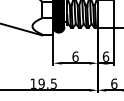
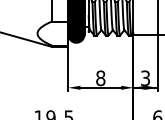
text: (75, 56) -> (100, 77), 6 -> 8
text: (105, 56) -> (144, 77), 6 -> 3

